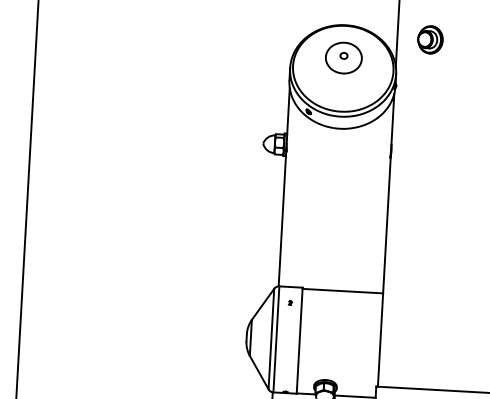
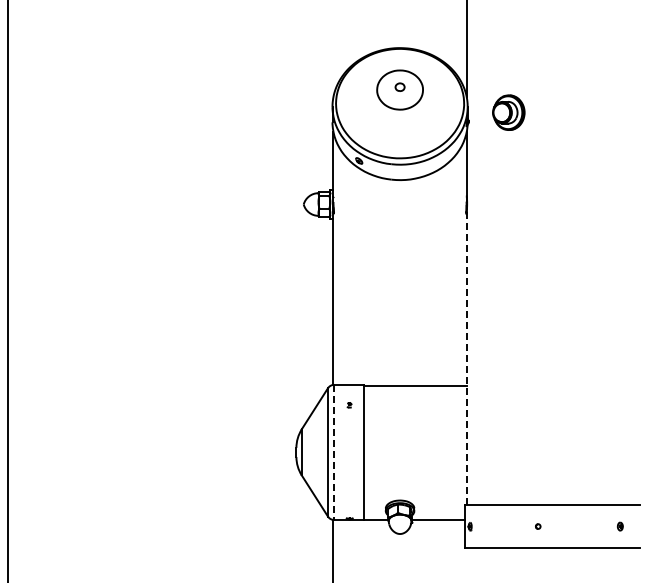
part: (430, 39) -> (508, 112), moved
line: (384, 271) -> (466, 358), solid -> dashed
line: (276, 339) -> (334, 452), solid -> dashed

